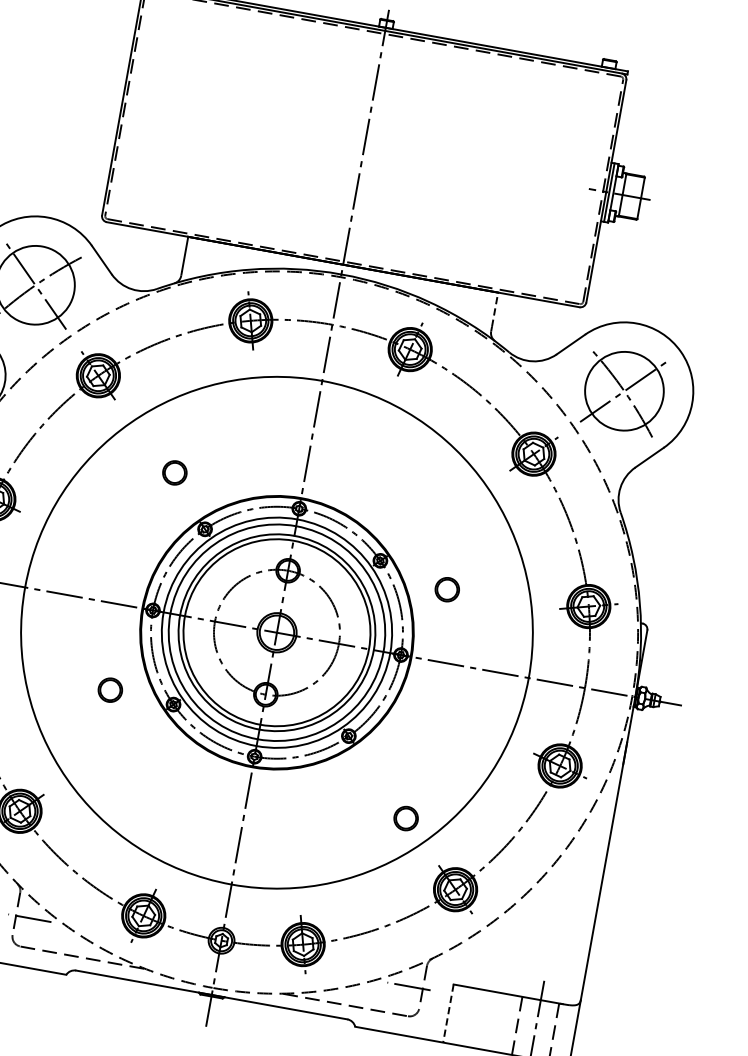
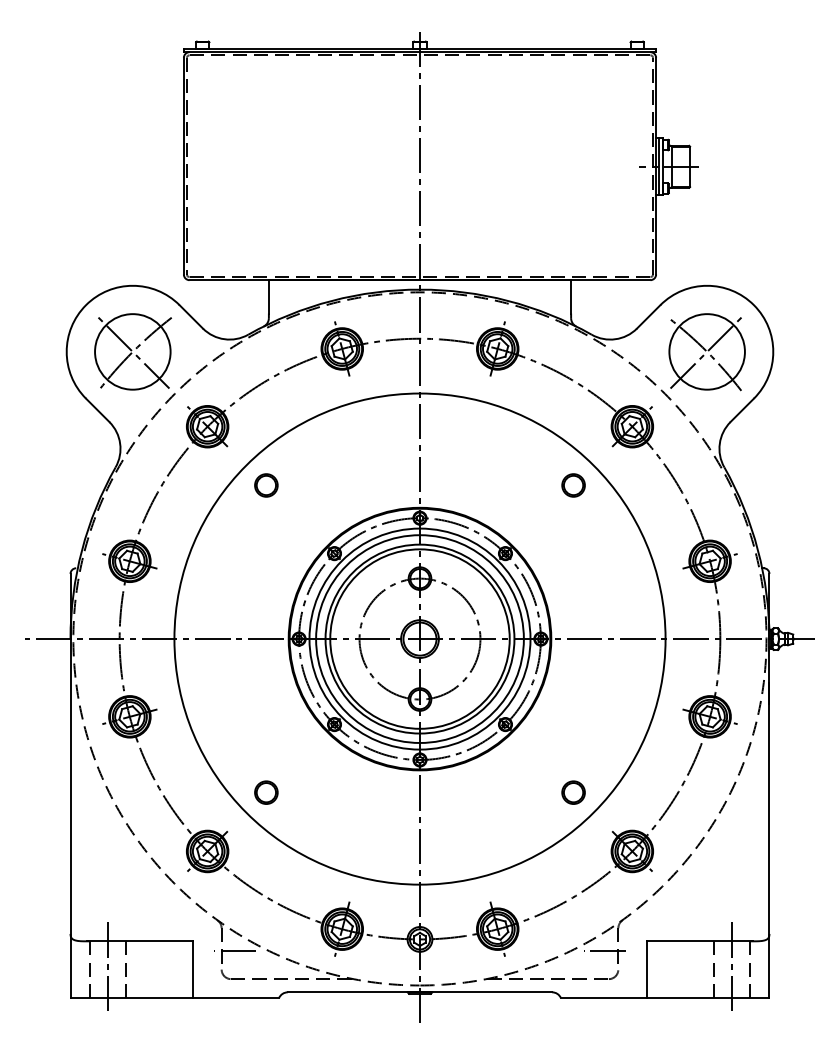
line: (495, 309) -> (571, 296), dashed -> solid
circle: (174, 472) -> (266, 485), moved
circle: (447, 589) -> (573, 485), moved
part: (110, 690) -> (266, 792), moved
line: (448, 1014) -> (646, 970), dashed -> solid

